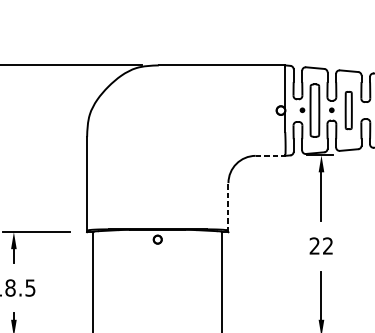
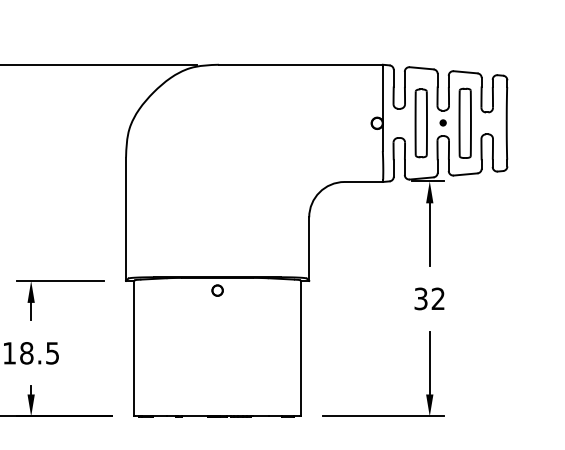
part: (301, 109) -> (404, 122), removed
part: (348, 109) -> (464, 122), size x1.43
line: (271, 156) -> (364, 182), dashed -> solid
line: (228, 207) -> (309, 249), dashed -> solid
text: (314, 245) -> (420, 298), 22 -> 32

